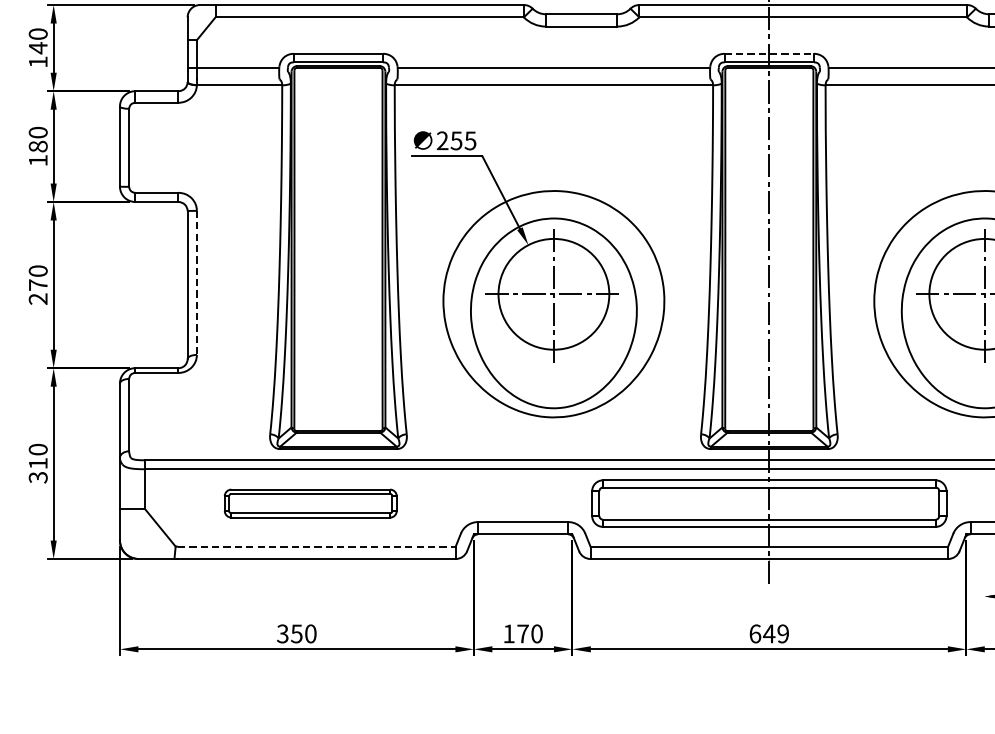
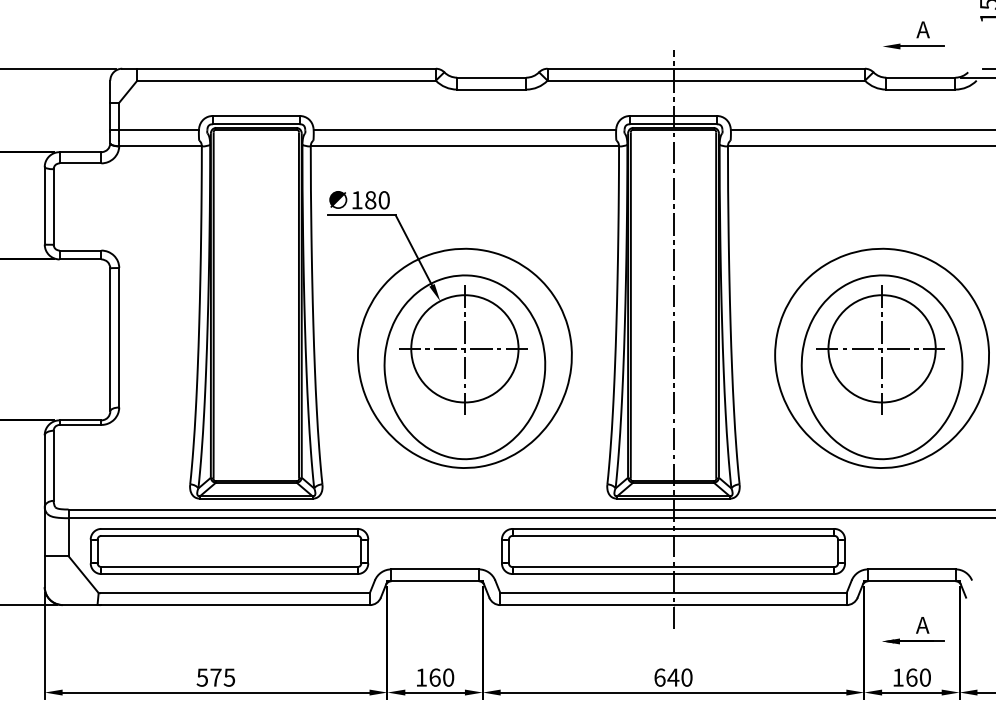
line: (770, 53) -> (674, 115), dashed -> solid
text: (456, 141) -> (370, 200), 255 -> 180
line: (197, 282) -> (119, 337), dashed -> solid
part: (310, 503) -> (229, 551), size x1.67
line: (316, 547) -> (235, 593), dashed -> solid
text: (297, 633) -> (216, 677), 350 -> 575
text: (522, 633) -> (434, 677), 170 -> 160
text: (782, 633) -> (686, 677), 649 -> 640

